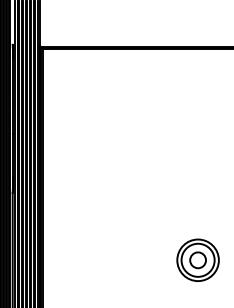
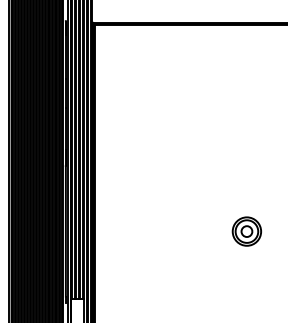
part: (197, 260) -> (246, 231), size x0.7

